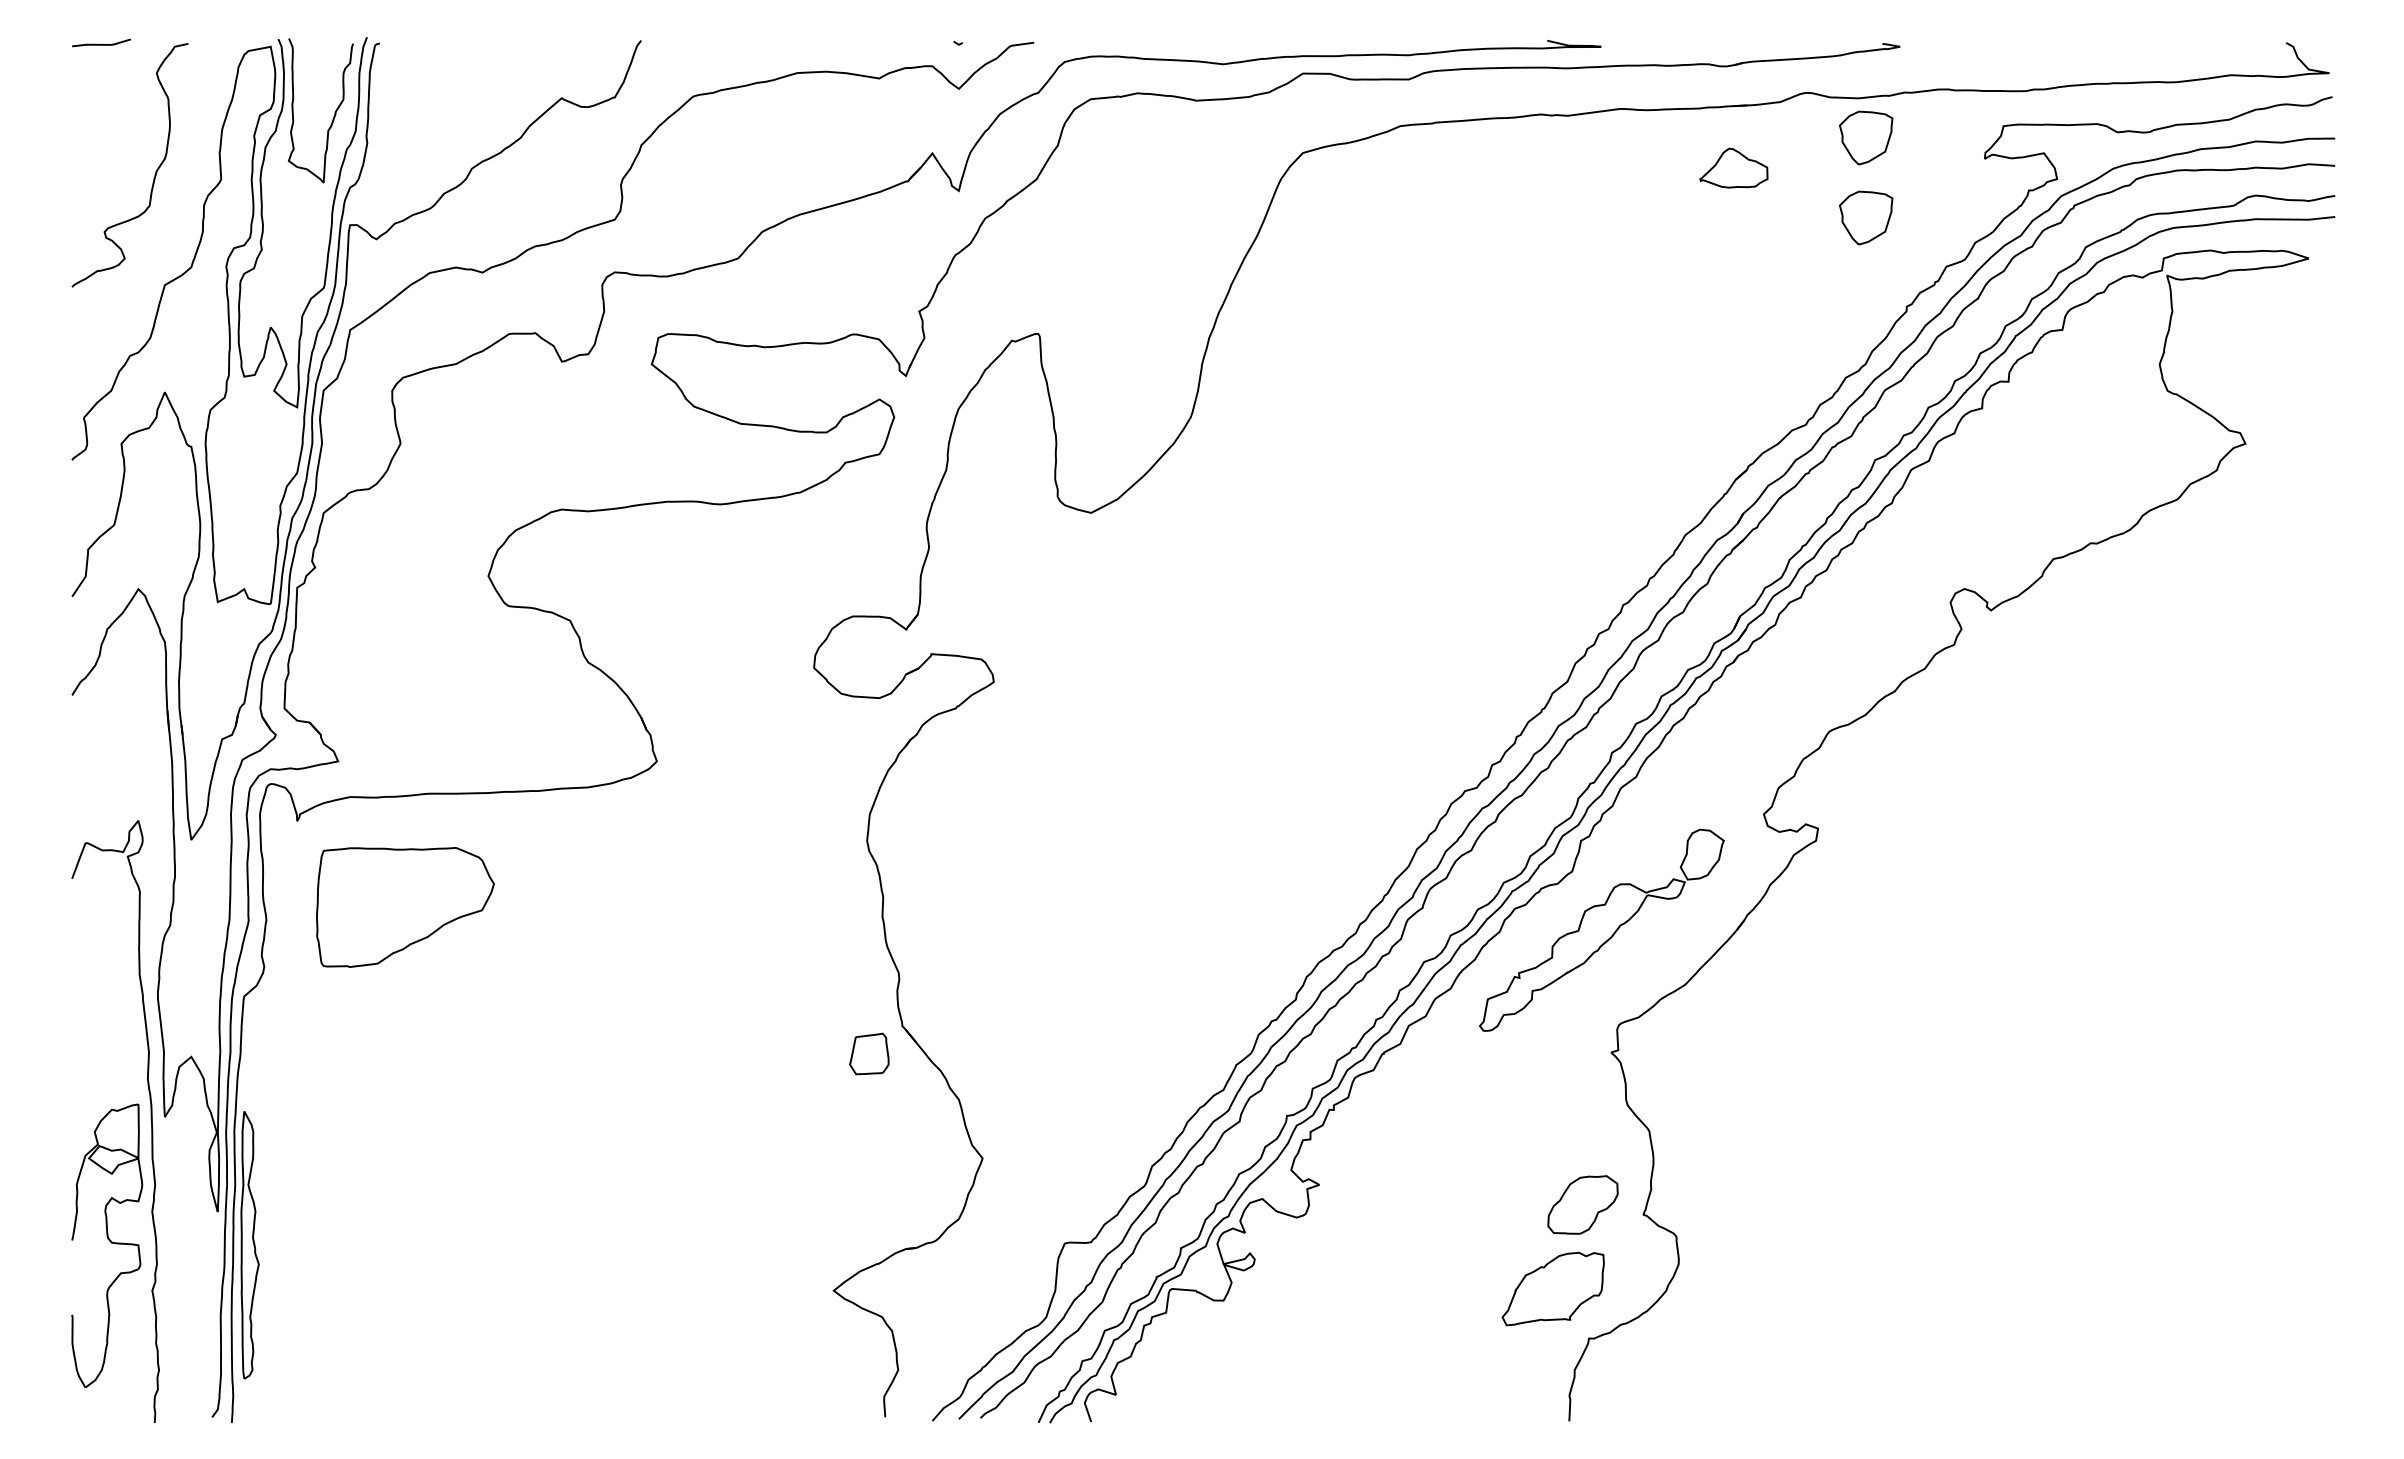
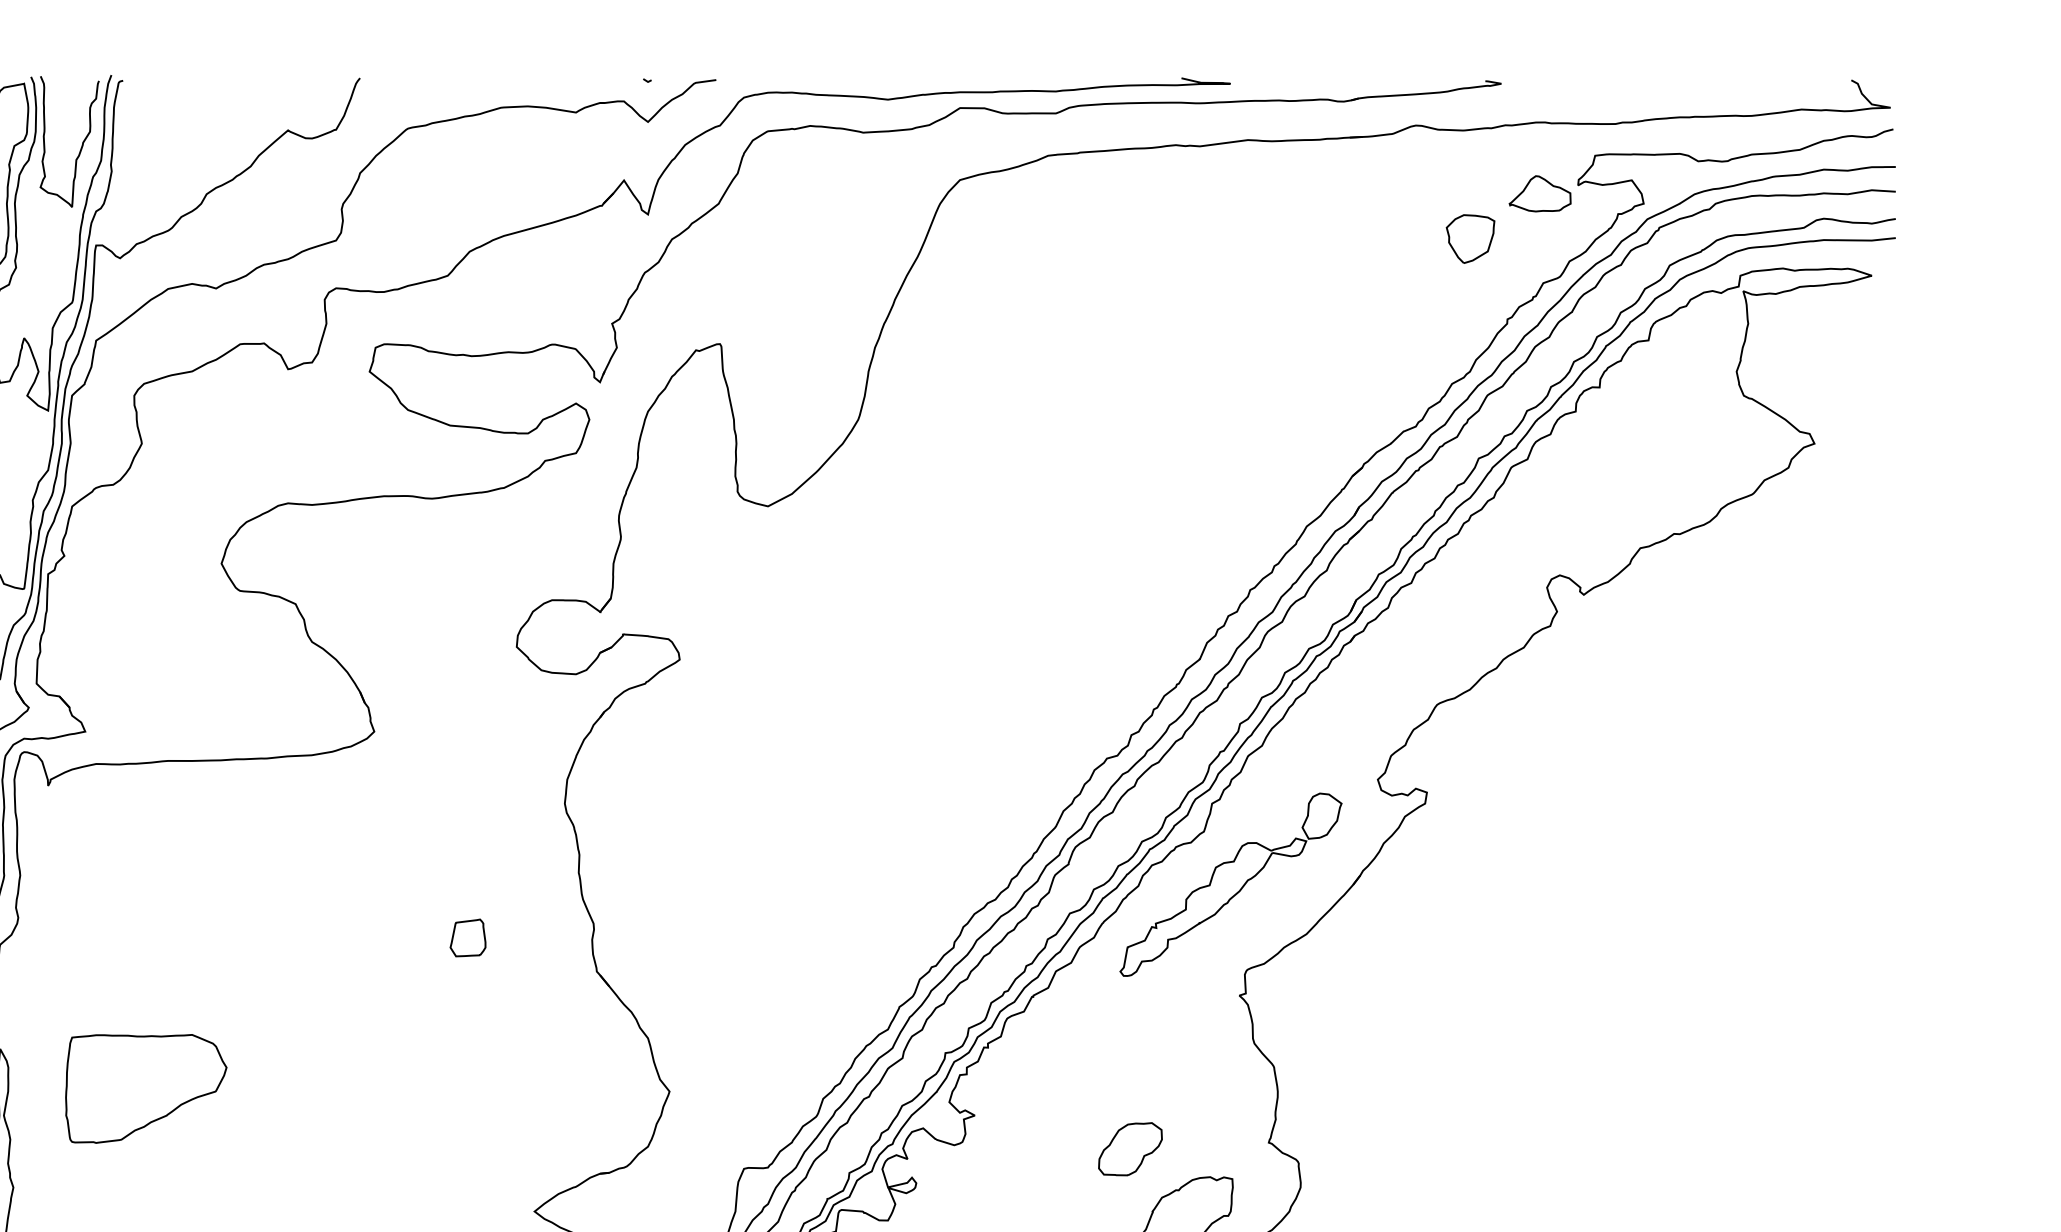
part: (1866, 137) -> (1470, 166), removed
part: (1733, 167) -> (1539, 193), moved
part: (405, 907) -> (146, 1088), moved
part: (869, 1053) -> (468, 937), moved
part: (1582, 1204) -> (1130, 1148), moved

